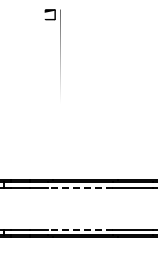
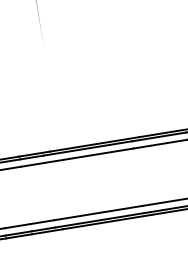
line: (80, 187) -> (89, 155), dashed -> solid
line: (80, 229) -> (98, 212), dashed -> solid

